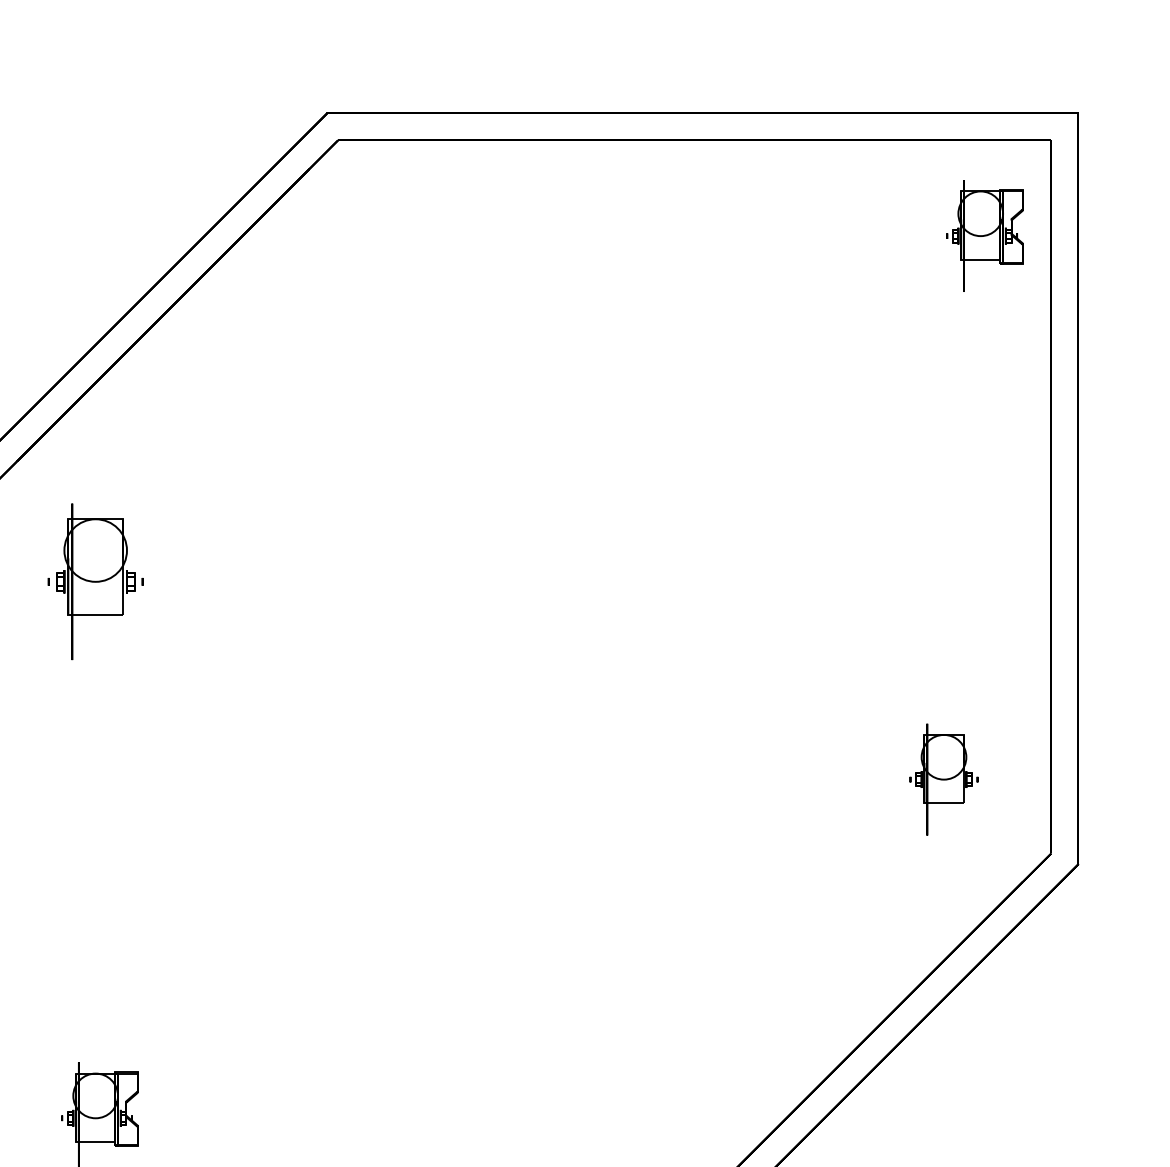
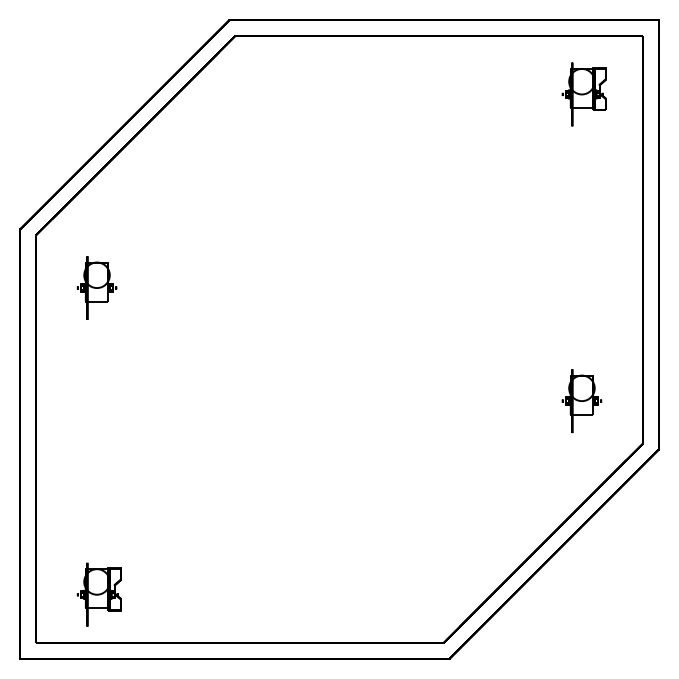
part: (983, 236) -> (583, 94), moved
part: (94, 580) -> (96, 287), size x0.71

